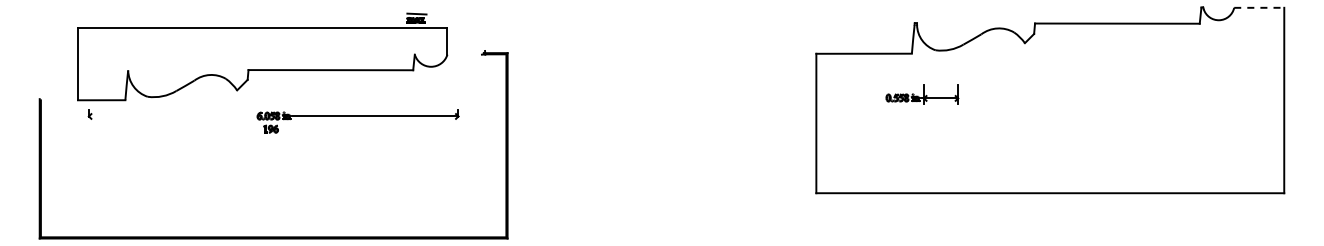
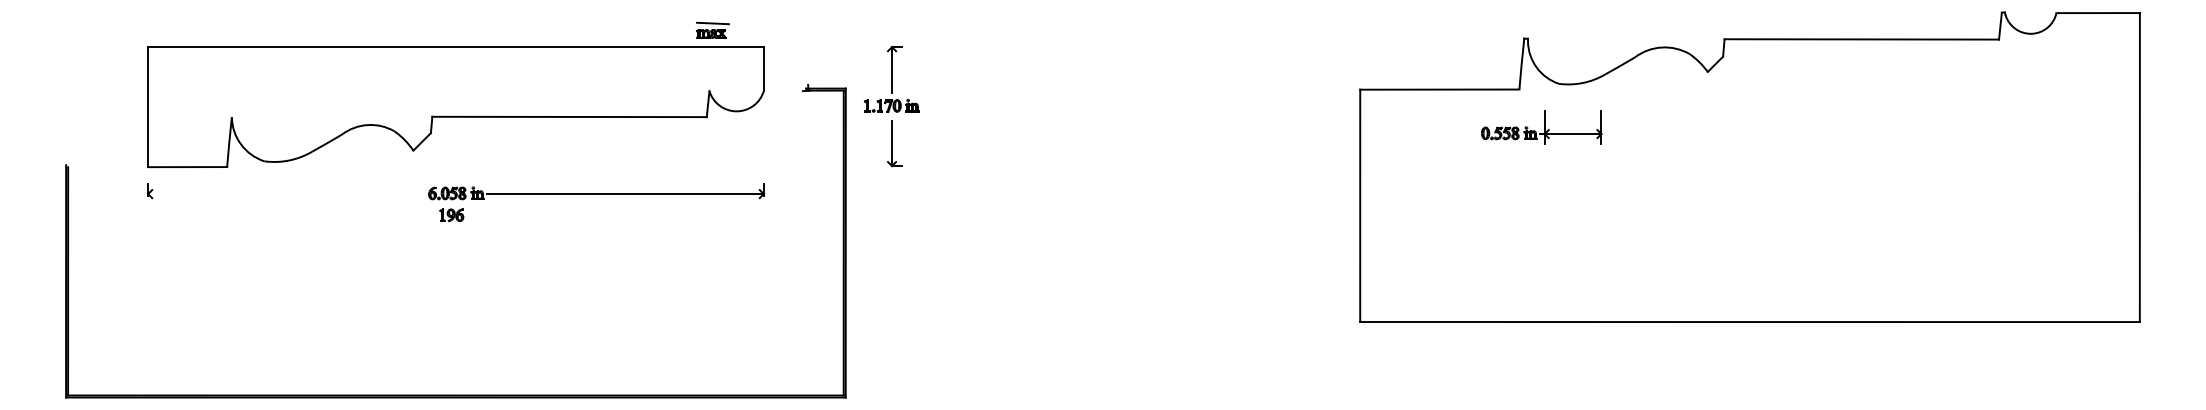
line: (1259, 7) -> (2098, 12), dashed -> solid
part: (262, 56) -> (455, 94), moved
part: (535, 63) -> (892, 105), added
part: (922, 94) -> (1542, 127), moved

